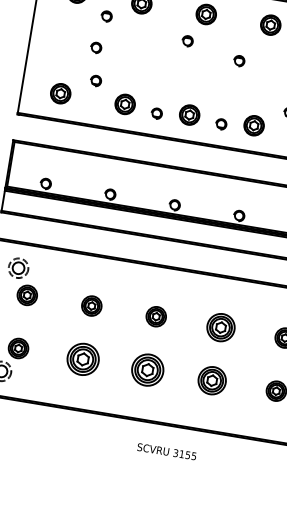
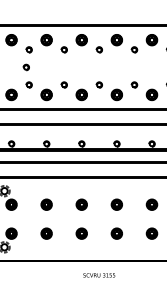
part: (186, 40) -> (63, 49), moved
part: (237, 60) -> (98, 49), moved
part: (155, 112) -> (63, 84), moved
part: (219, 123) -> (98, 84), moved
part: (220, 326) -> (116, 204), size x0.71
part: (82, 358) -> (46, 233), size x0.62
part: (147, 369) -> (81, 233), size x0.62
part: (211, 380) -> (116, 233), size x0.71

